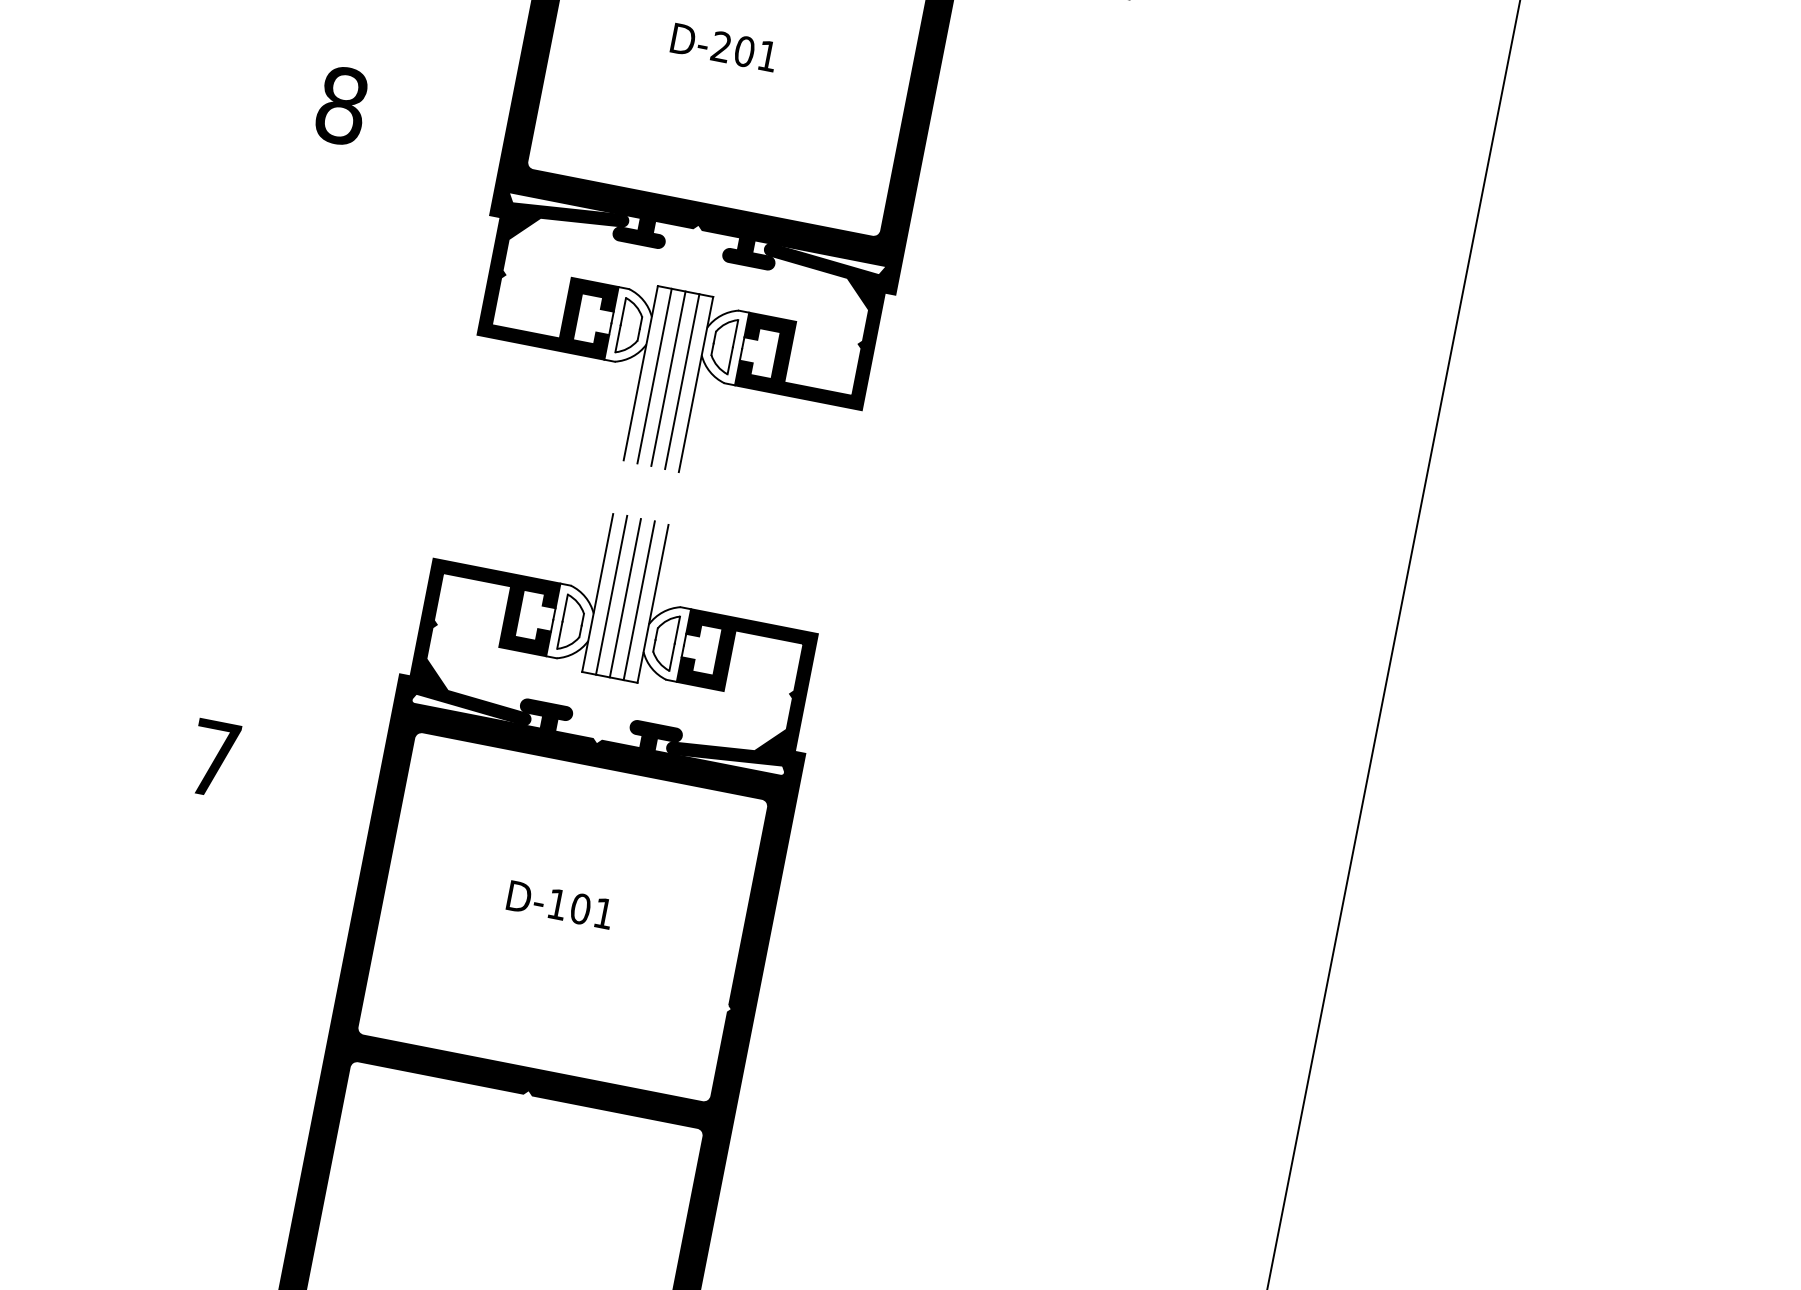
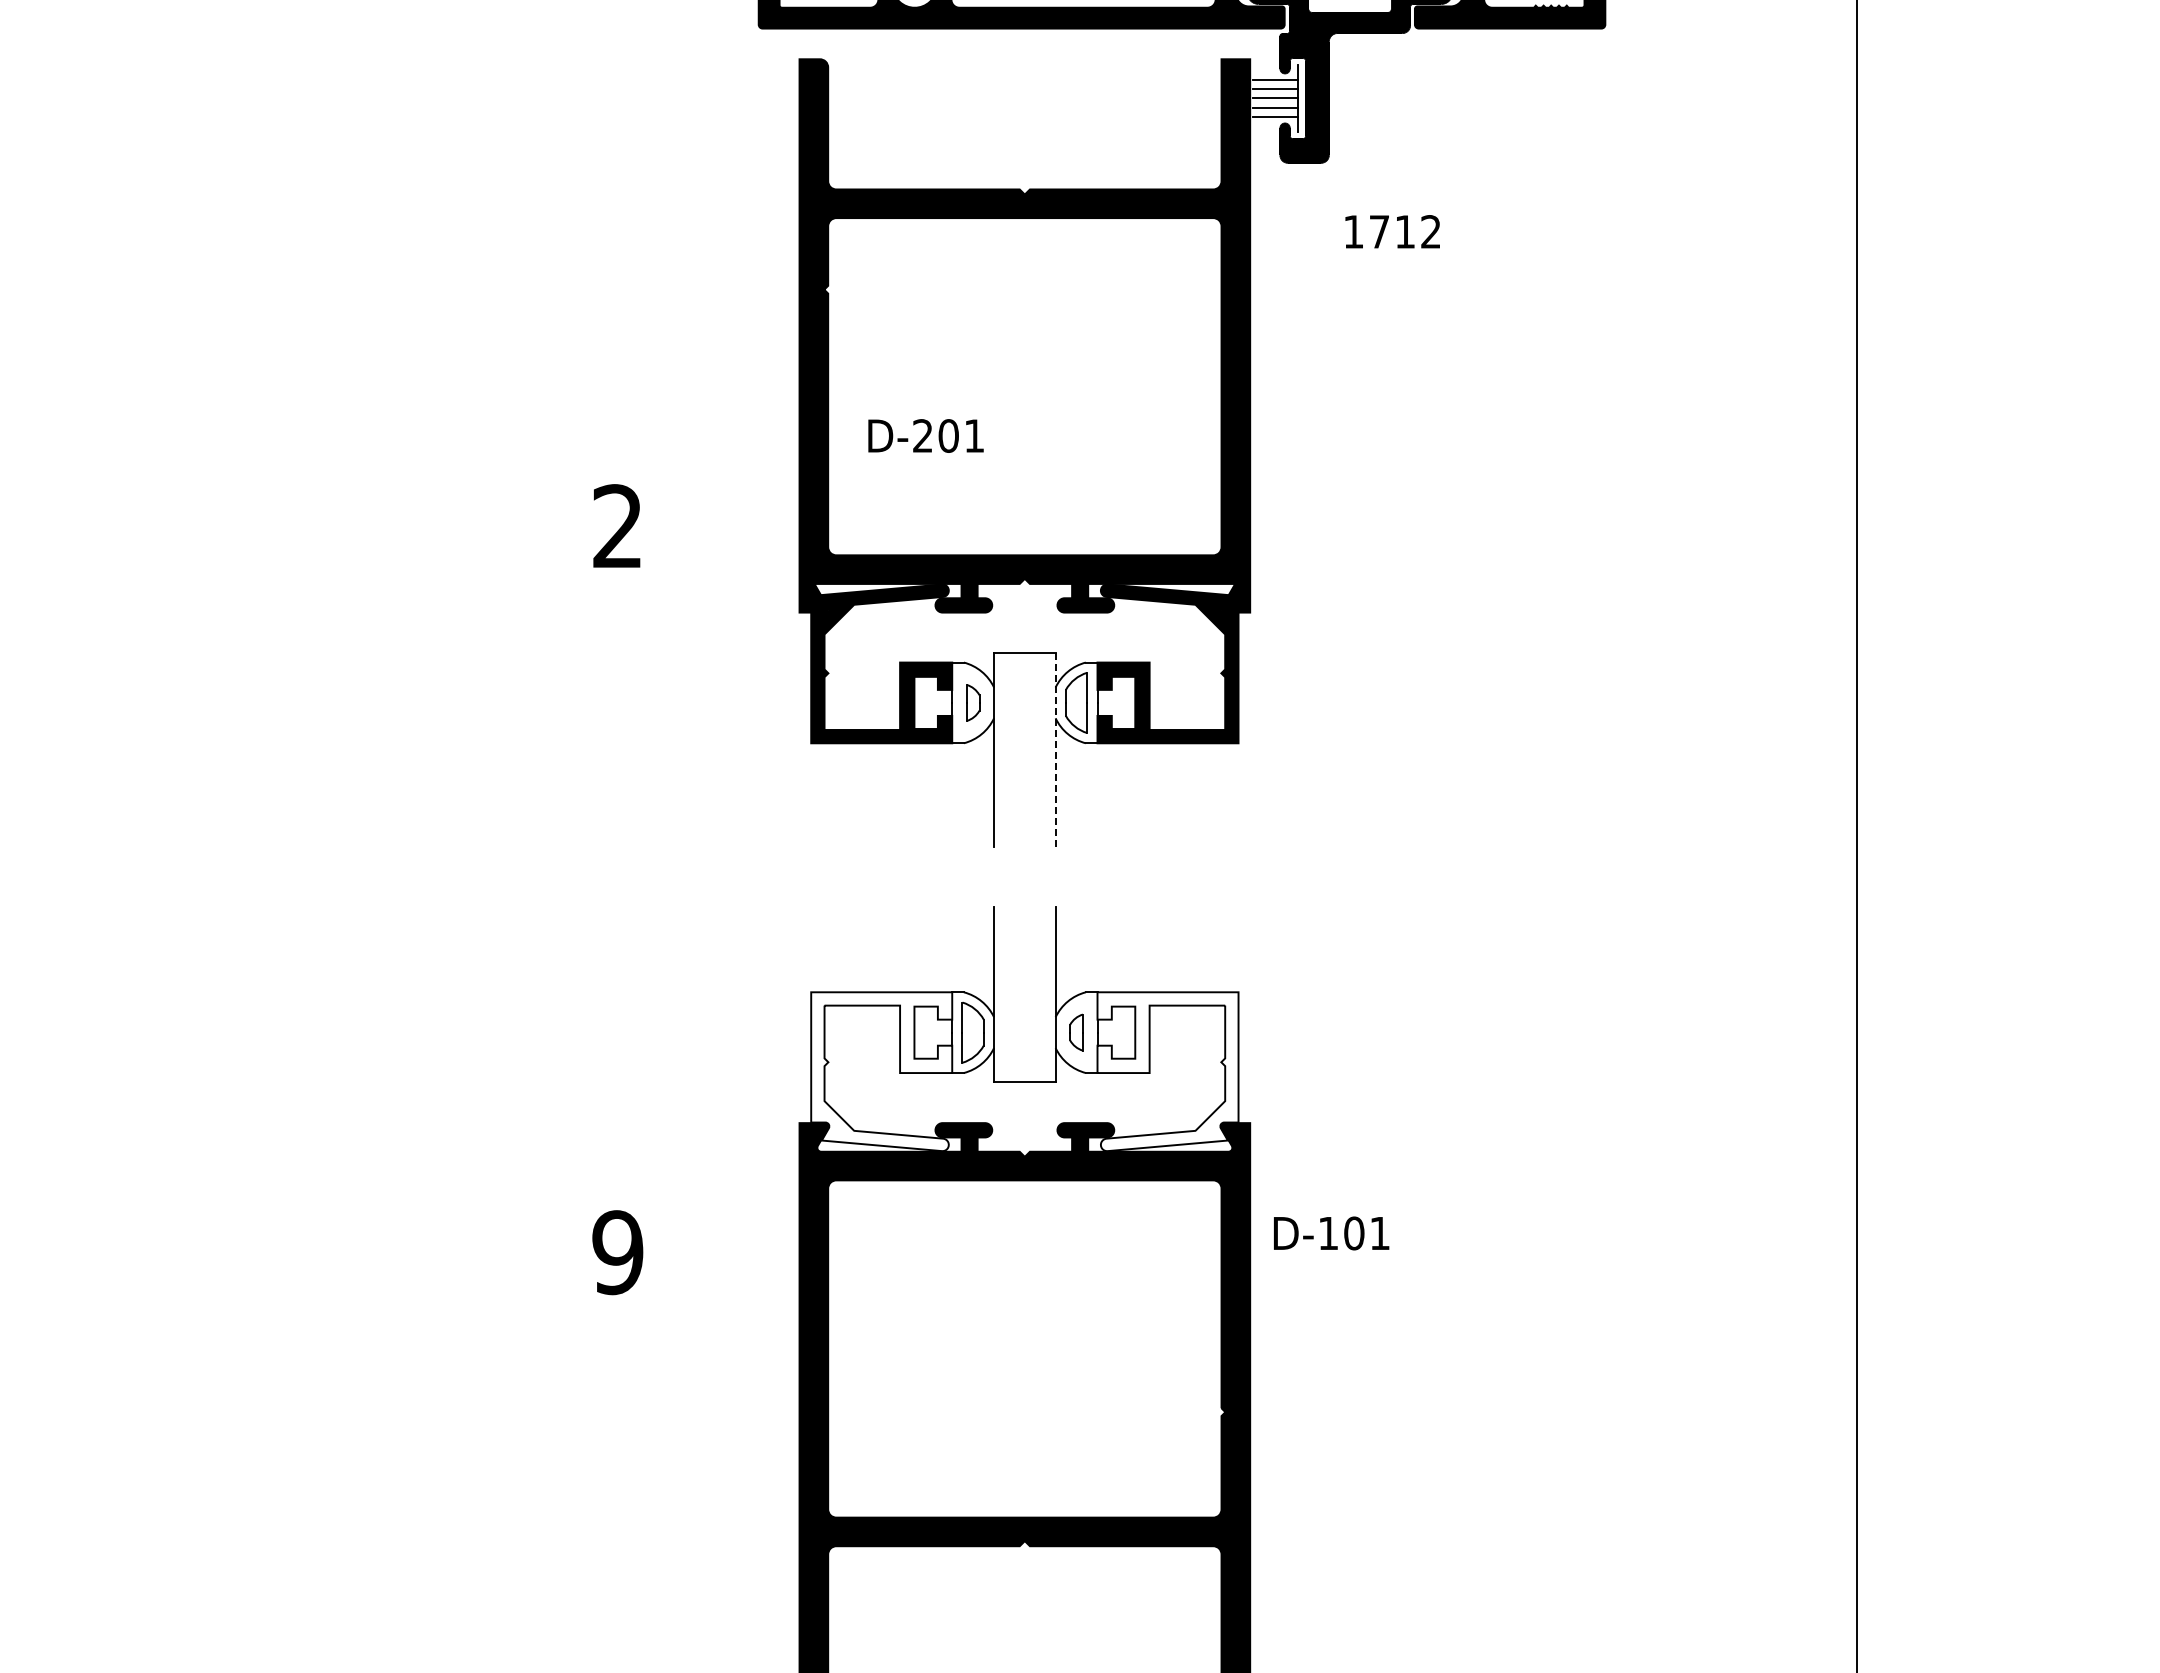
text: (723, 47) -> (925, 435), moved
text: (341, 105) -> (617, 526), 8 -> 2
part: (629, 326) -> (972, 702), size x0.6
line: (654, 376) -> (1009, 750), removed
line: (668, 378) -> (1024, 750), removed
line: (682, 381) -> (1040, 750), removed
line: (695, 385) -> (1055, 751), solid -> dashed
line: (611, 594) -> (1009, 993), removed
line: (625, 598) -> (1024, 994), removed
line: (639, 600) -> (1040, 993), removed
part: (665, 641) -> (1076, 1032), size x0.6
fill: (482, 642) -> (881, 1071), removed
fill: (740, 692) -> (1167, 1071), removed
text: (213, 758) -> (617, 1252), 7 -> 9
text: (560, 905) -> (1331, 1233), moved

